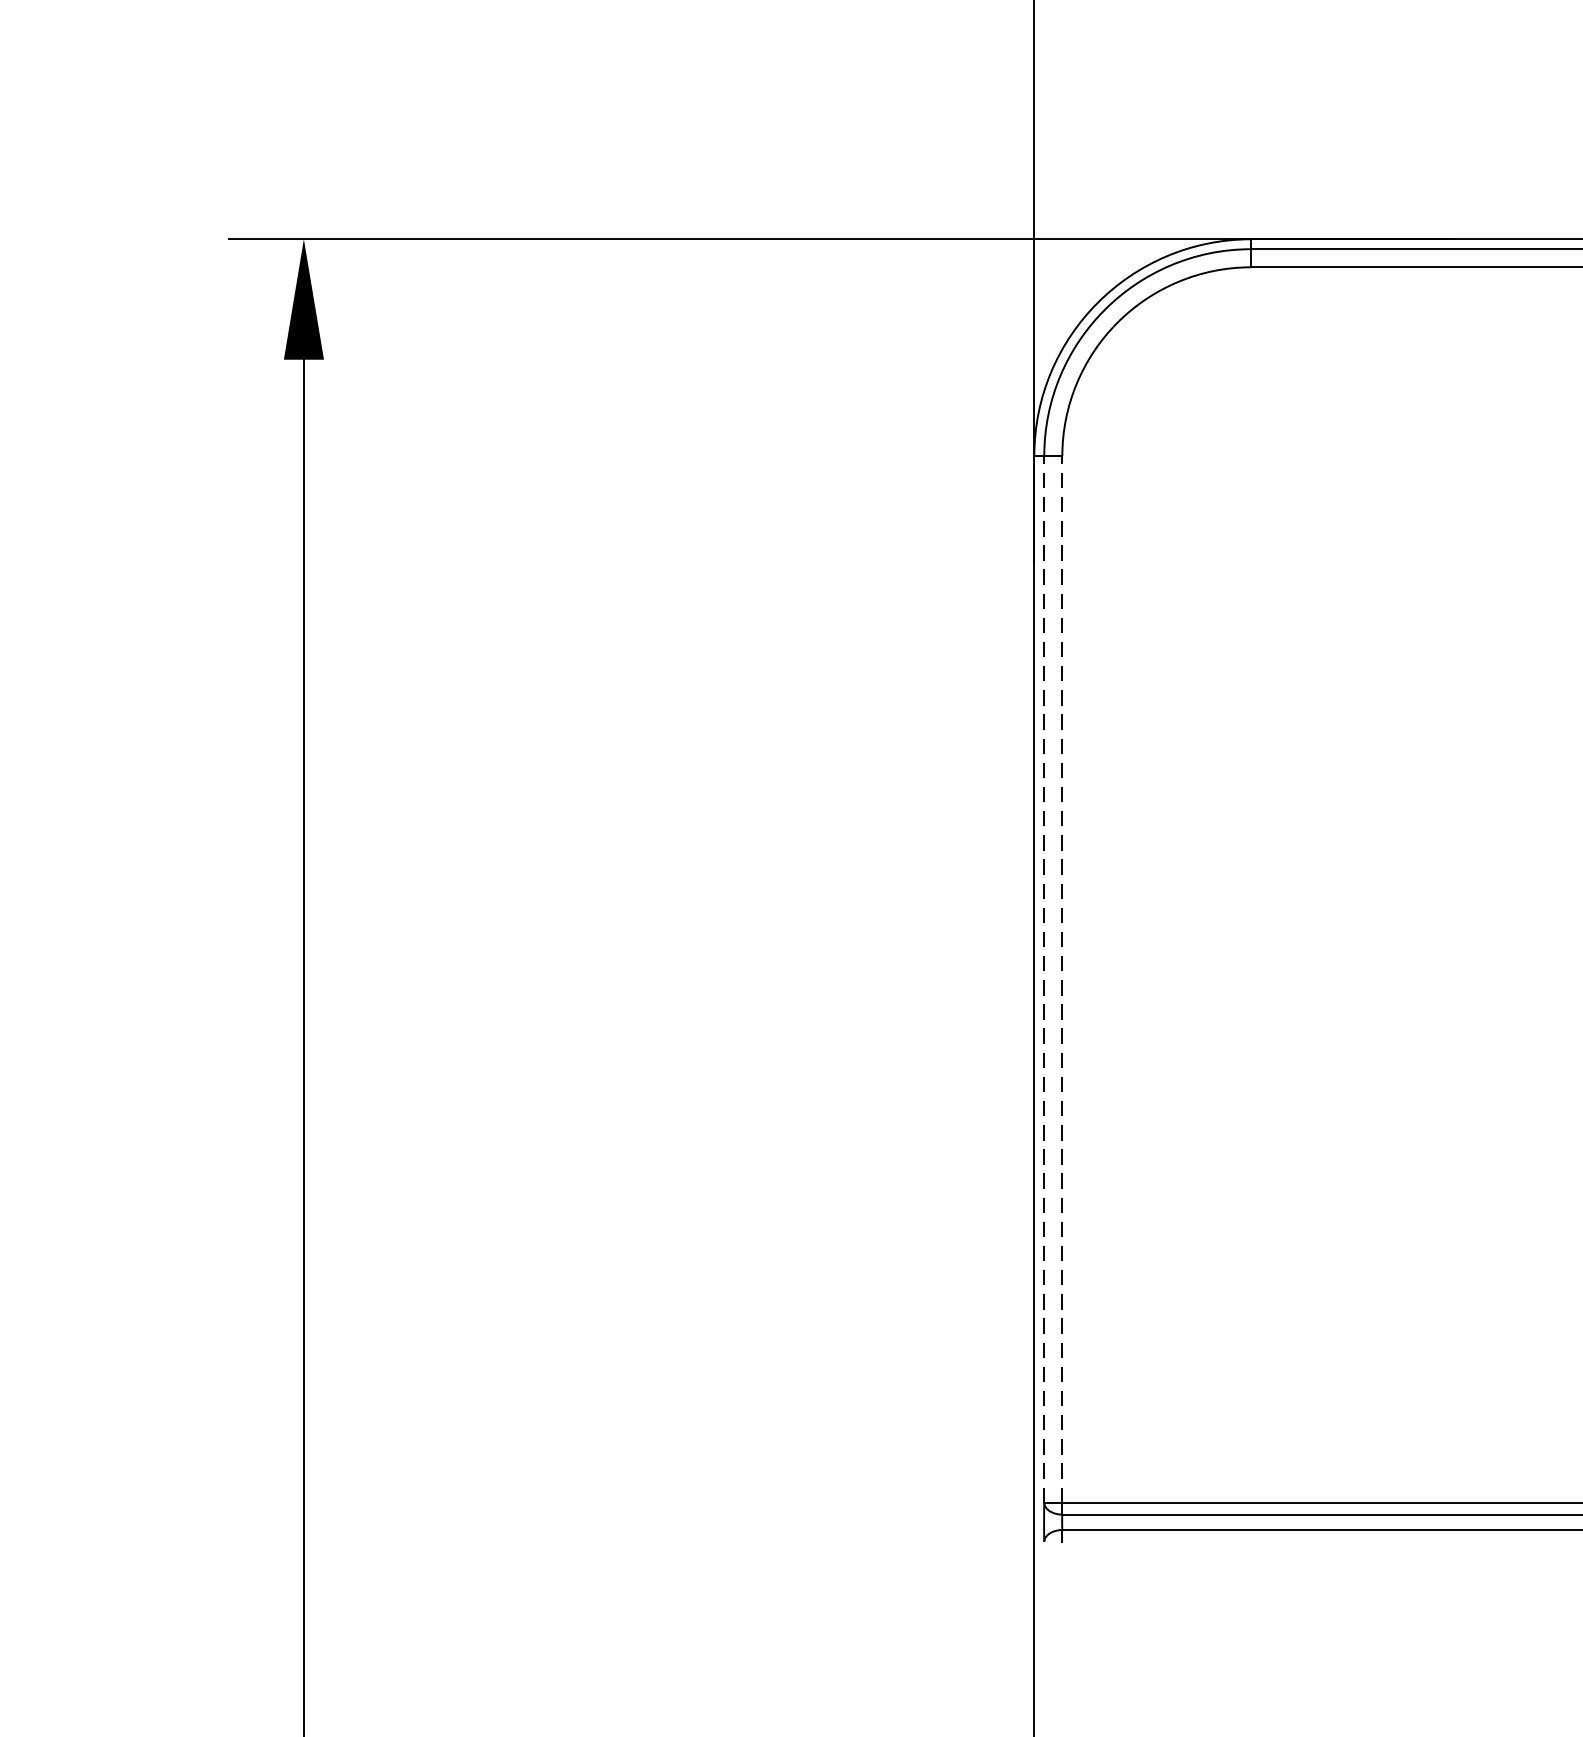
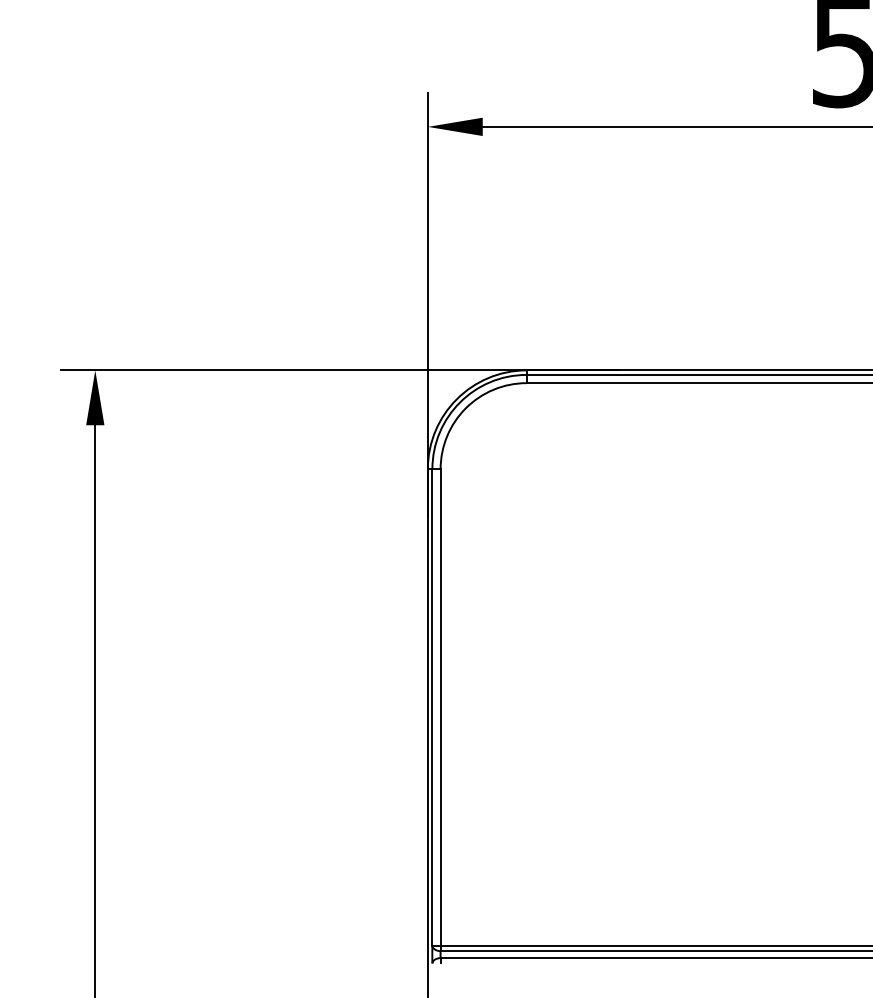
line: (1044, 977) -> (432, 706), dashed -> solid
line: (1062, 977) -> (440, 706), dashed -> solid

